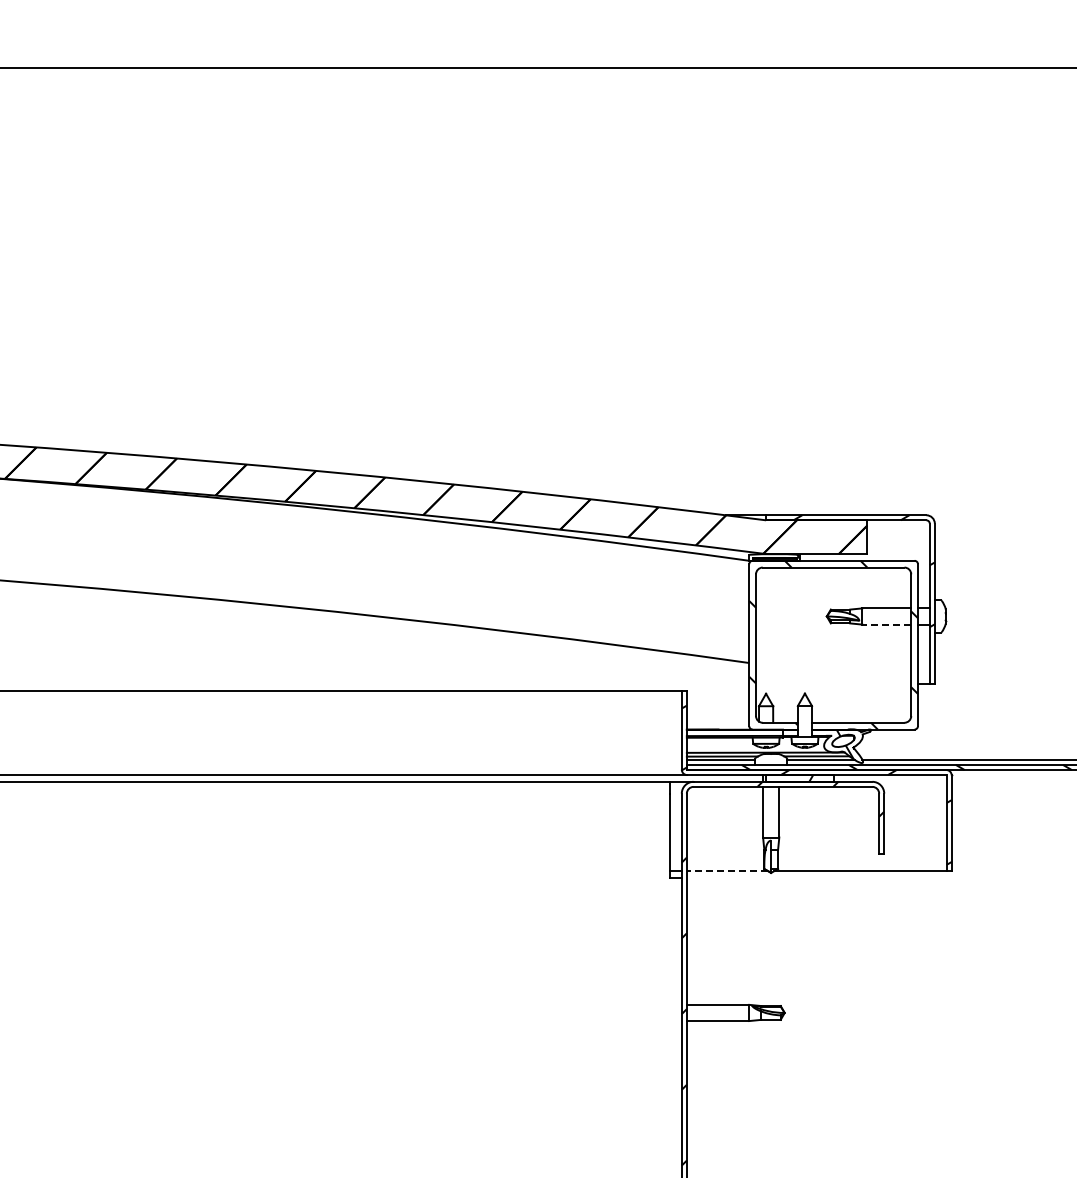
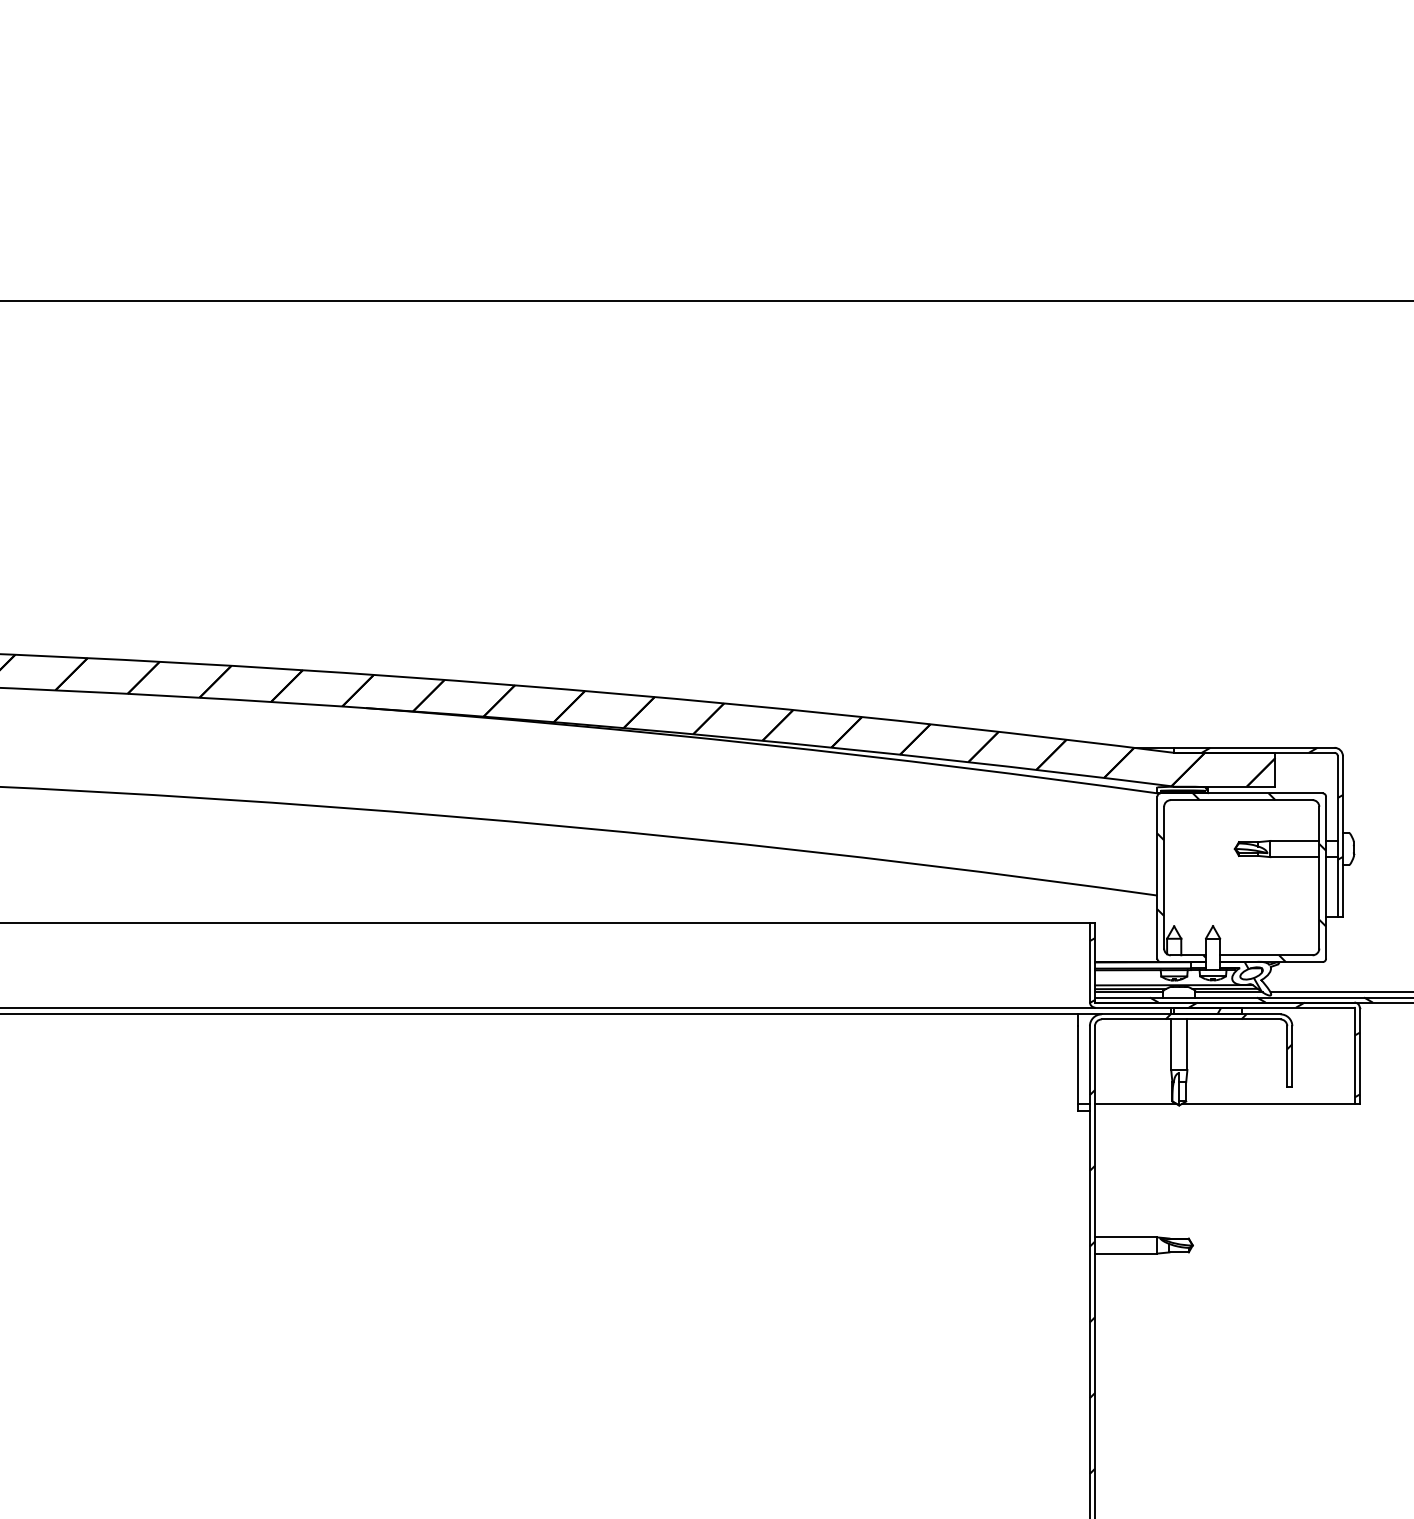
line: (886, 624) -> (1294, 857), dashed -> solid
line: (727, 870) -> (1135, 1103), dashed -> solid

